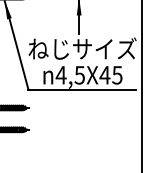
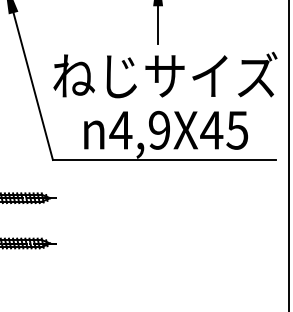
text: (79, 75) -> (158, 130), 4,5X45 -> 4,9X45

